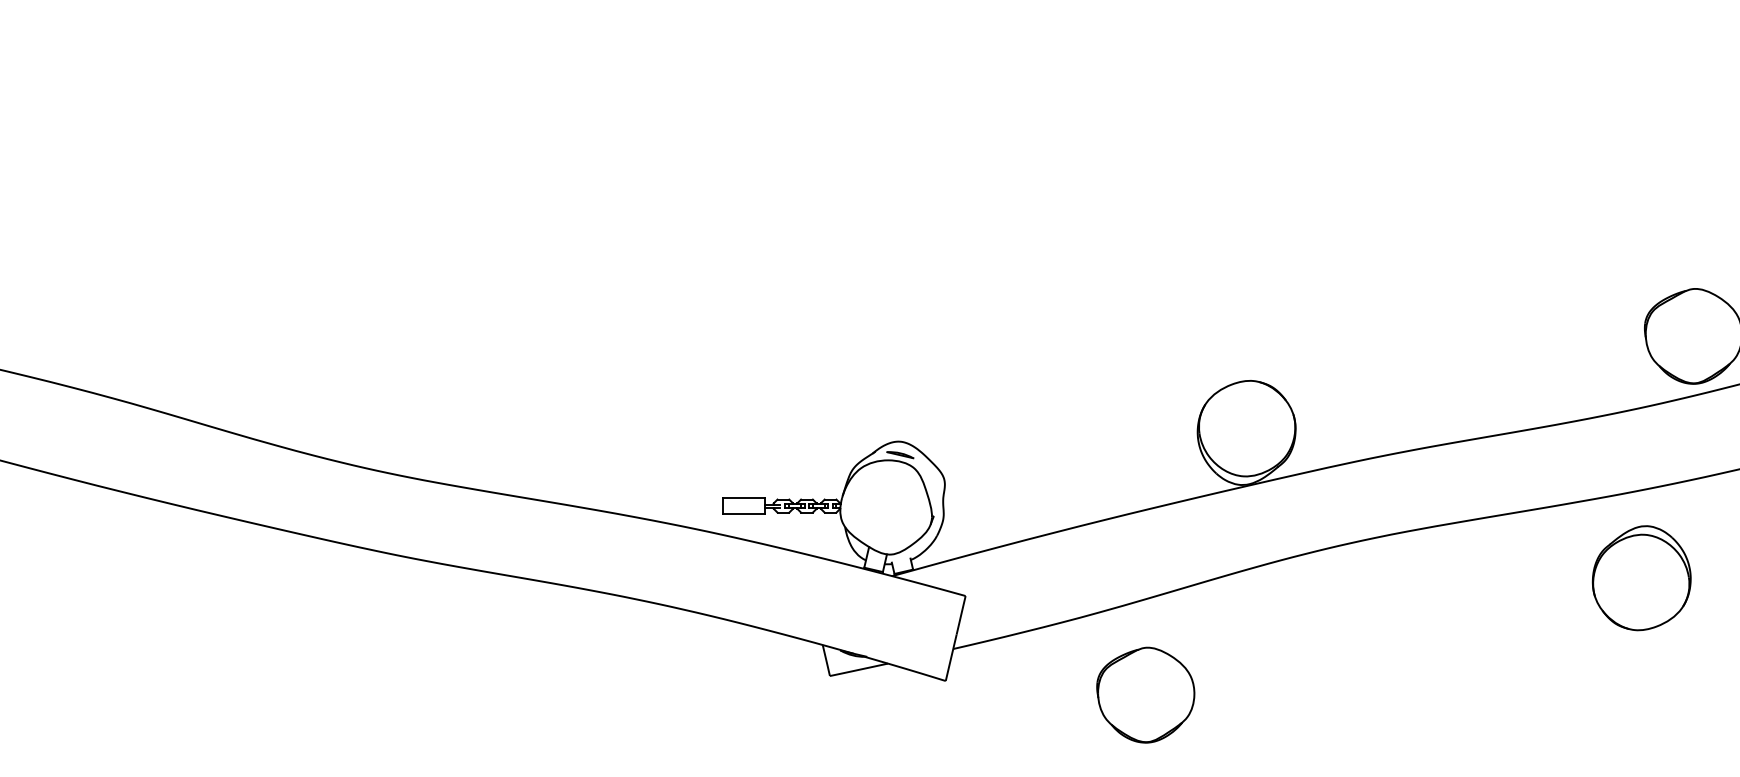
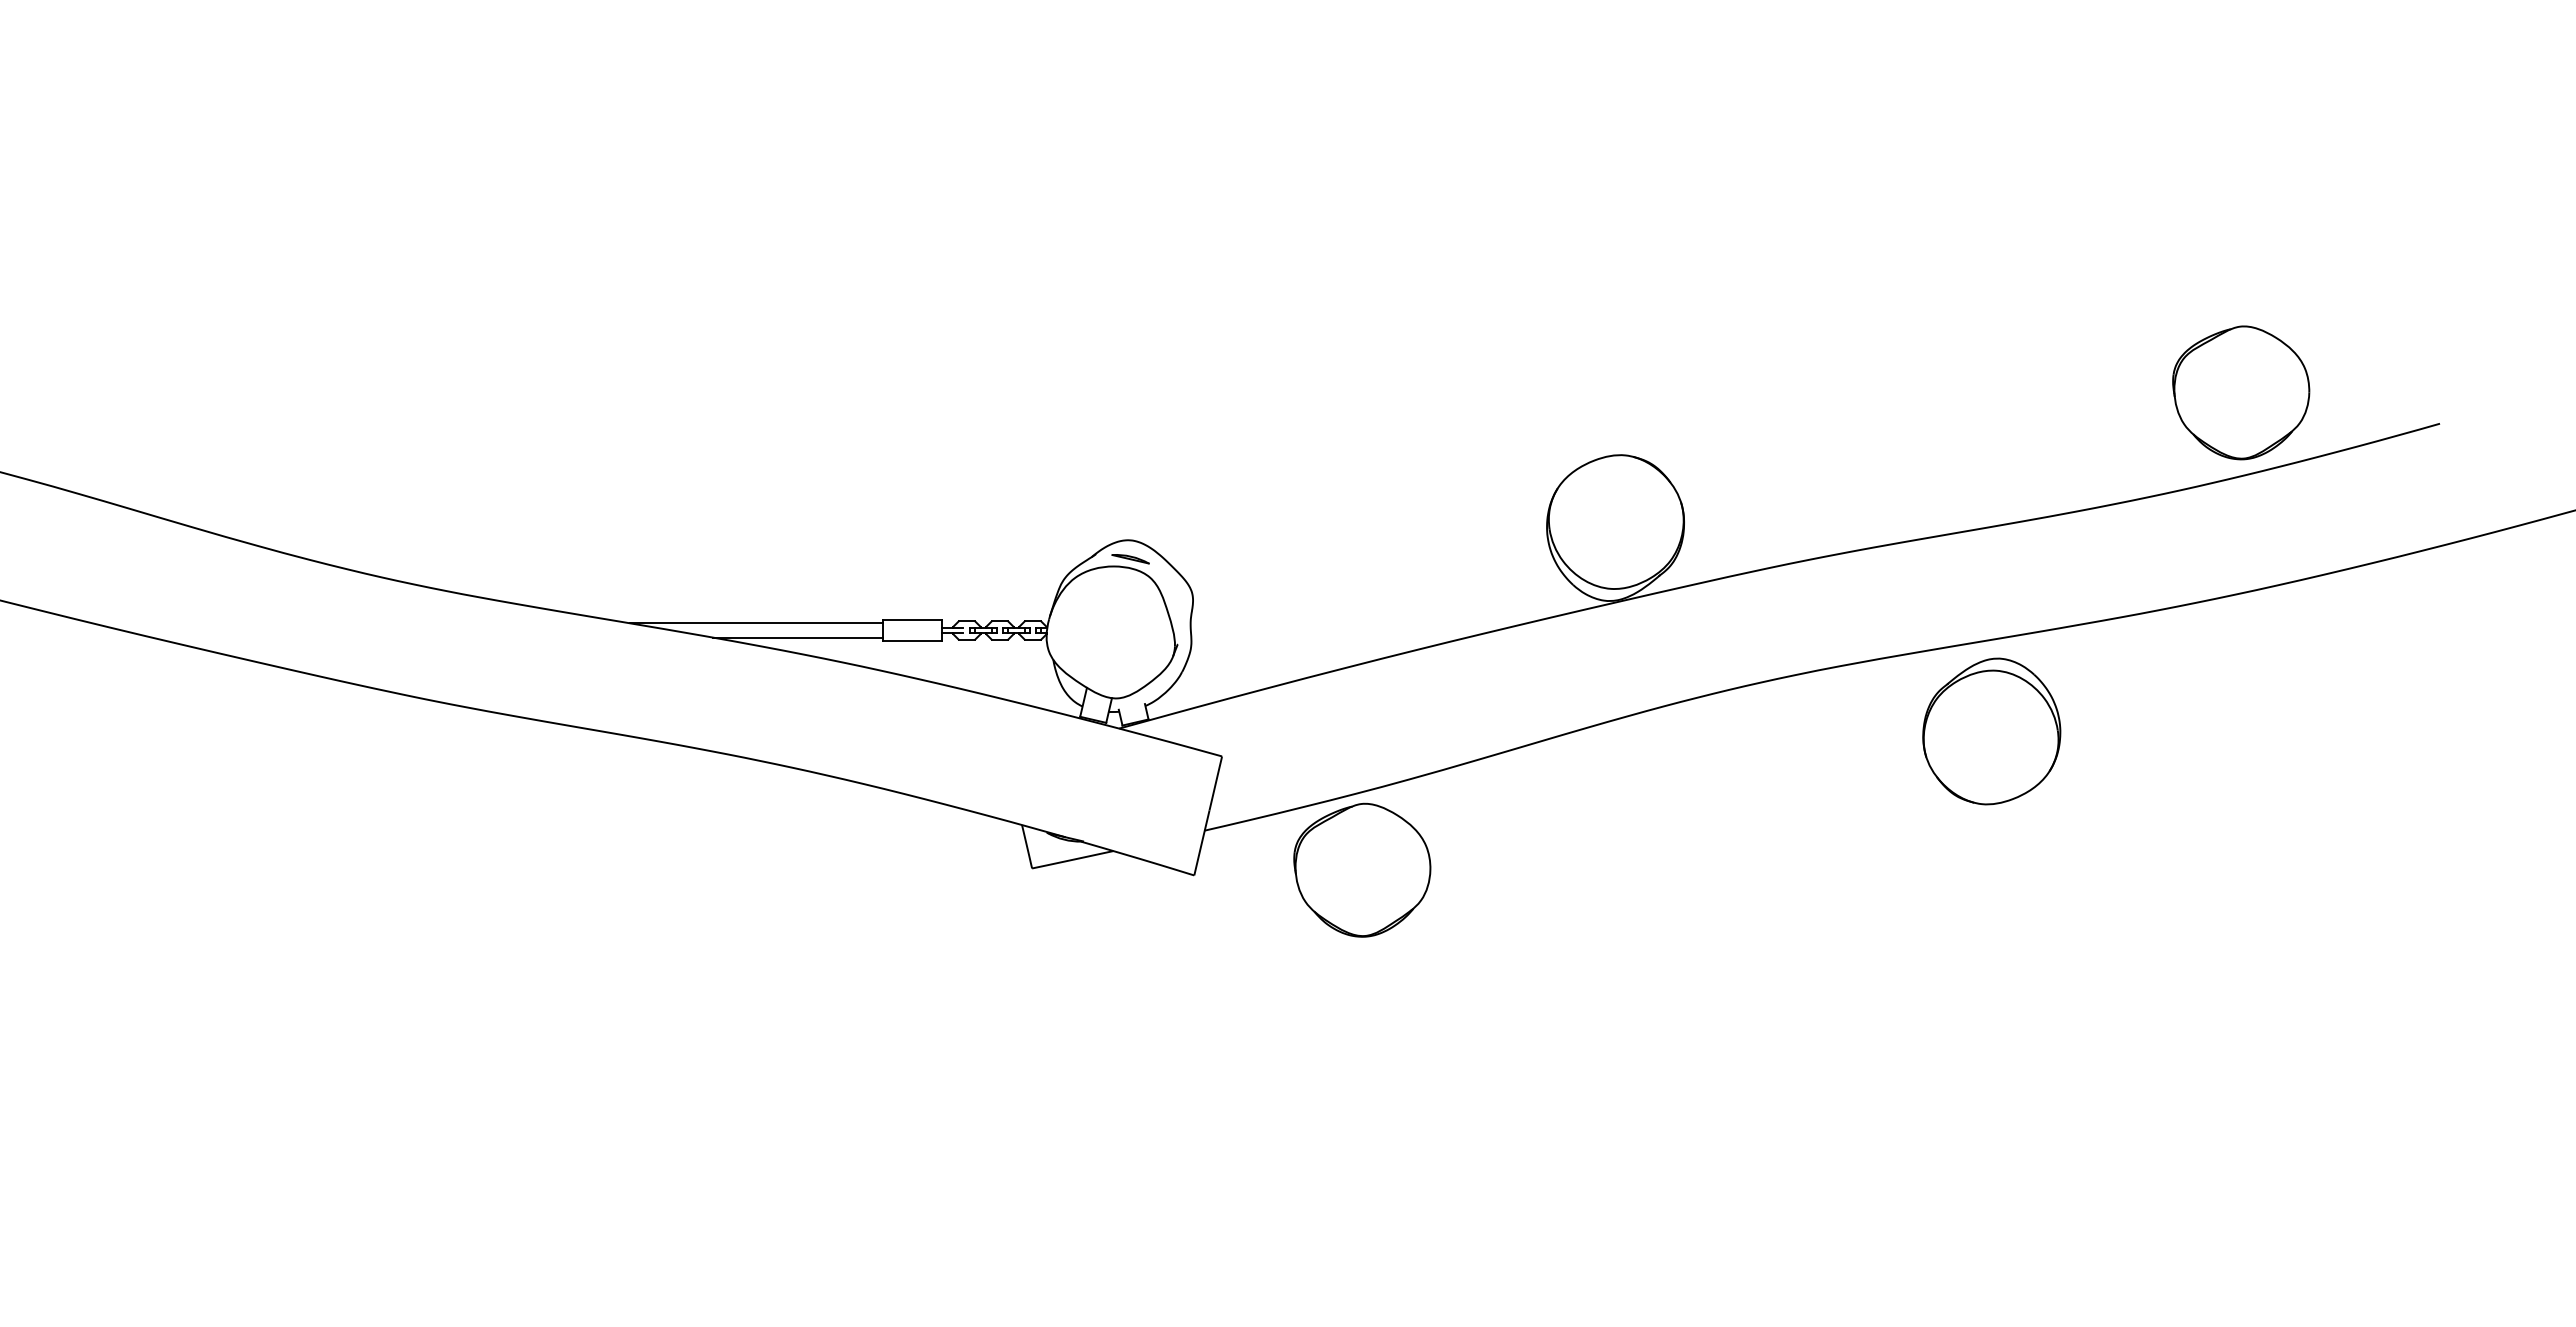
line: (633, 501) -> (756, 623), added
line: (662, 511) -> (797, 637), added
part: (1641, 578) -> (1991, 731), moved
part: (1145, 694) -> (1362, 869), moved

